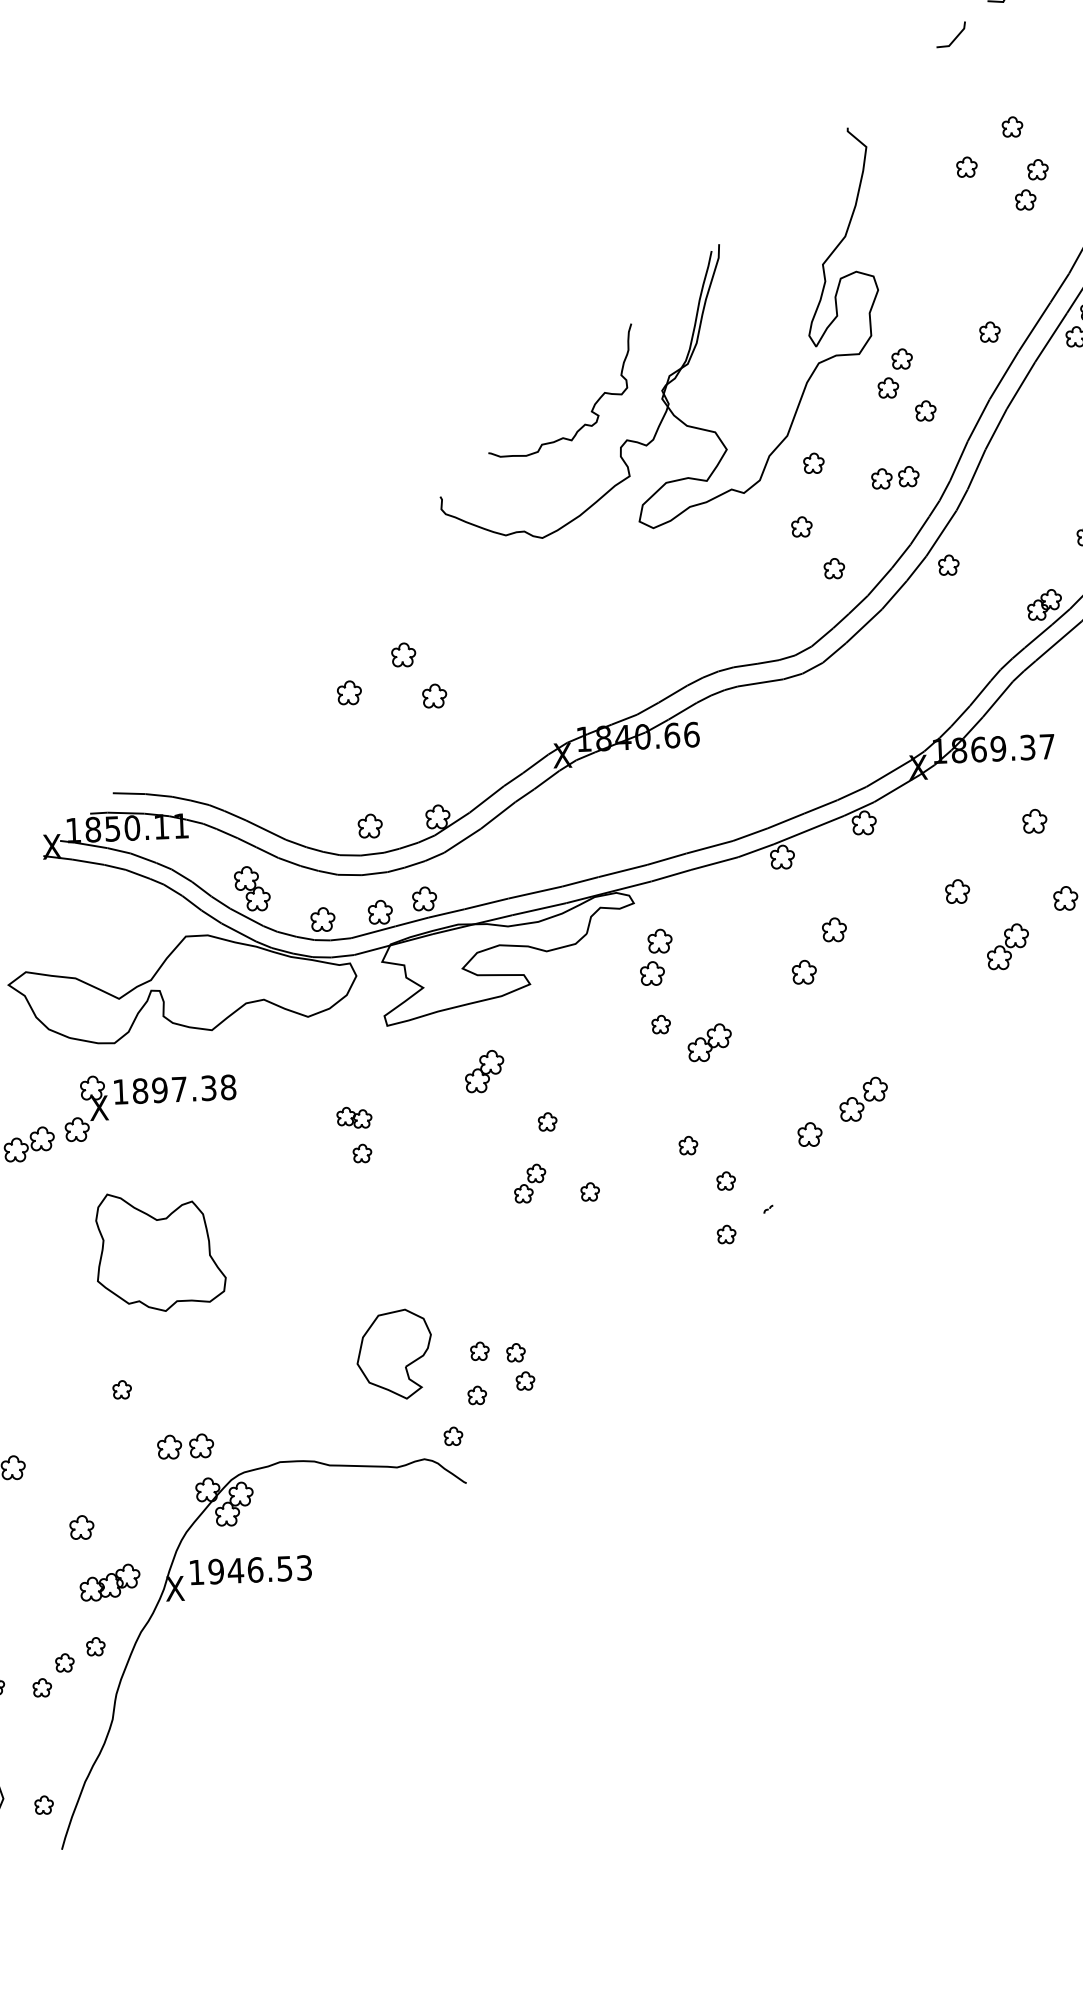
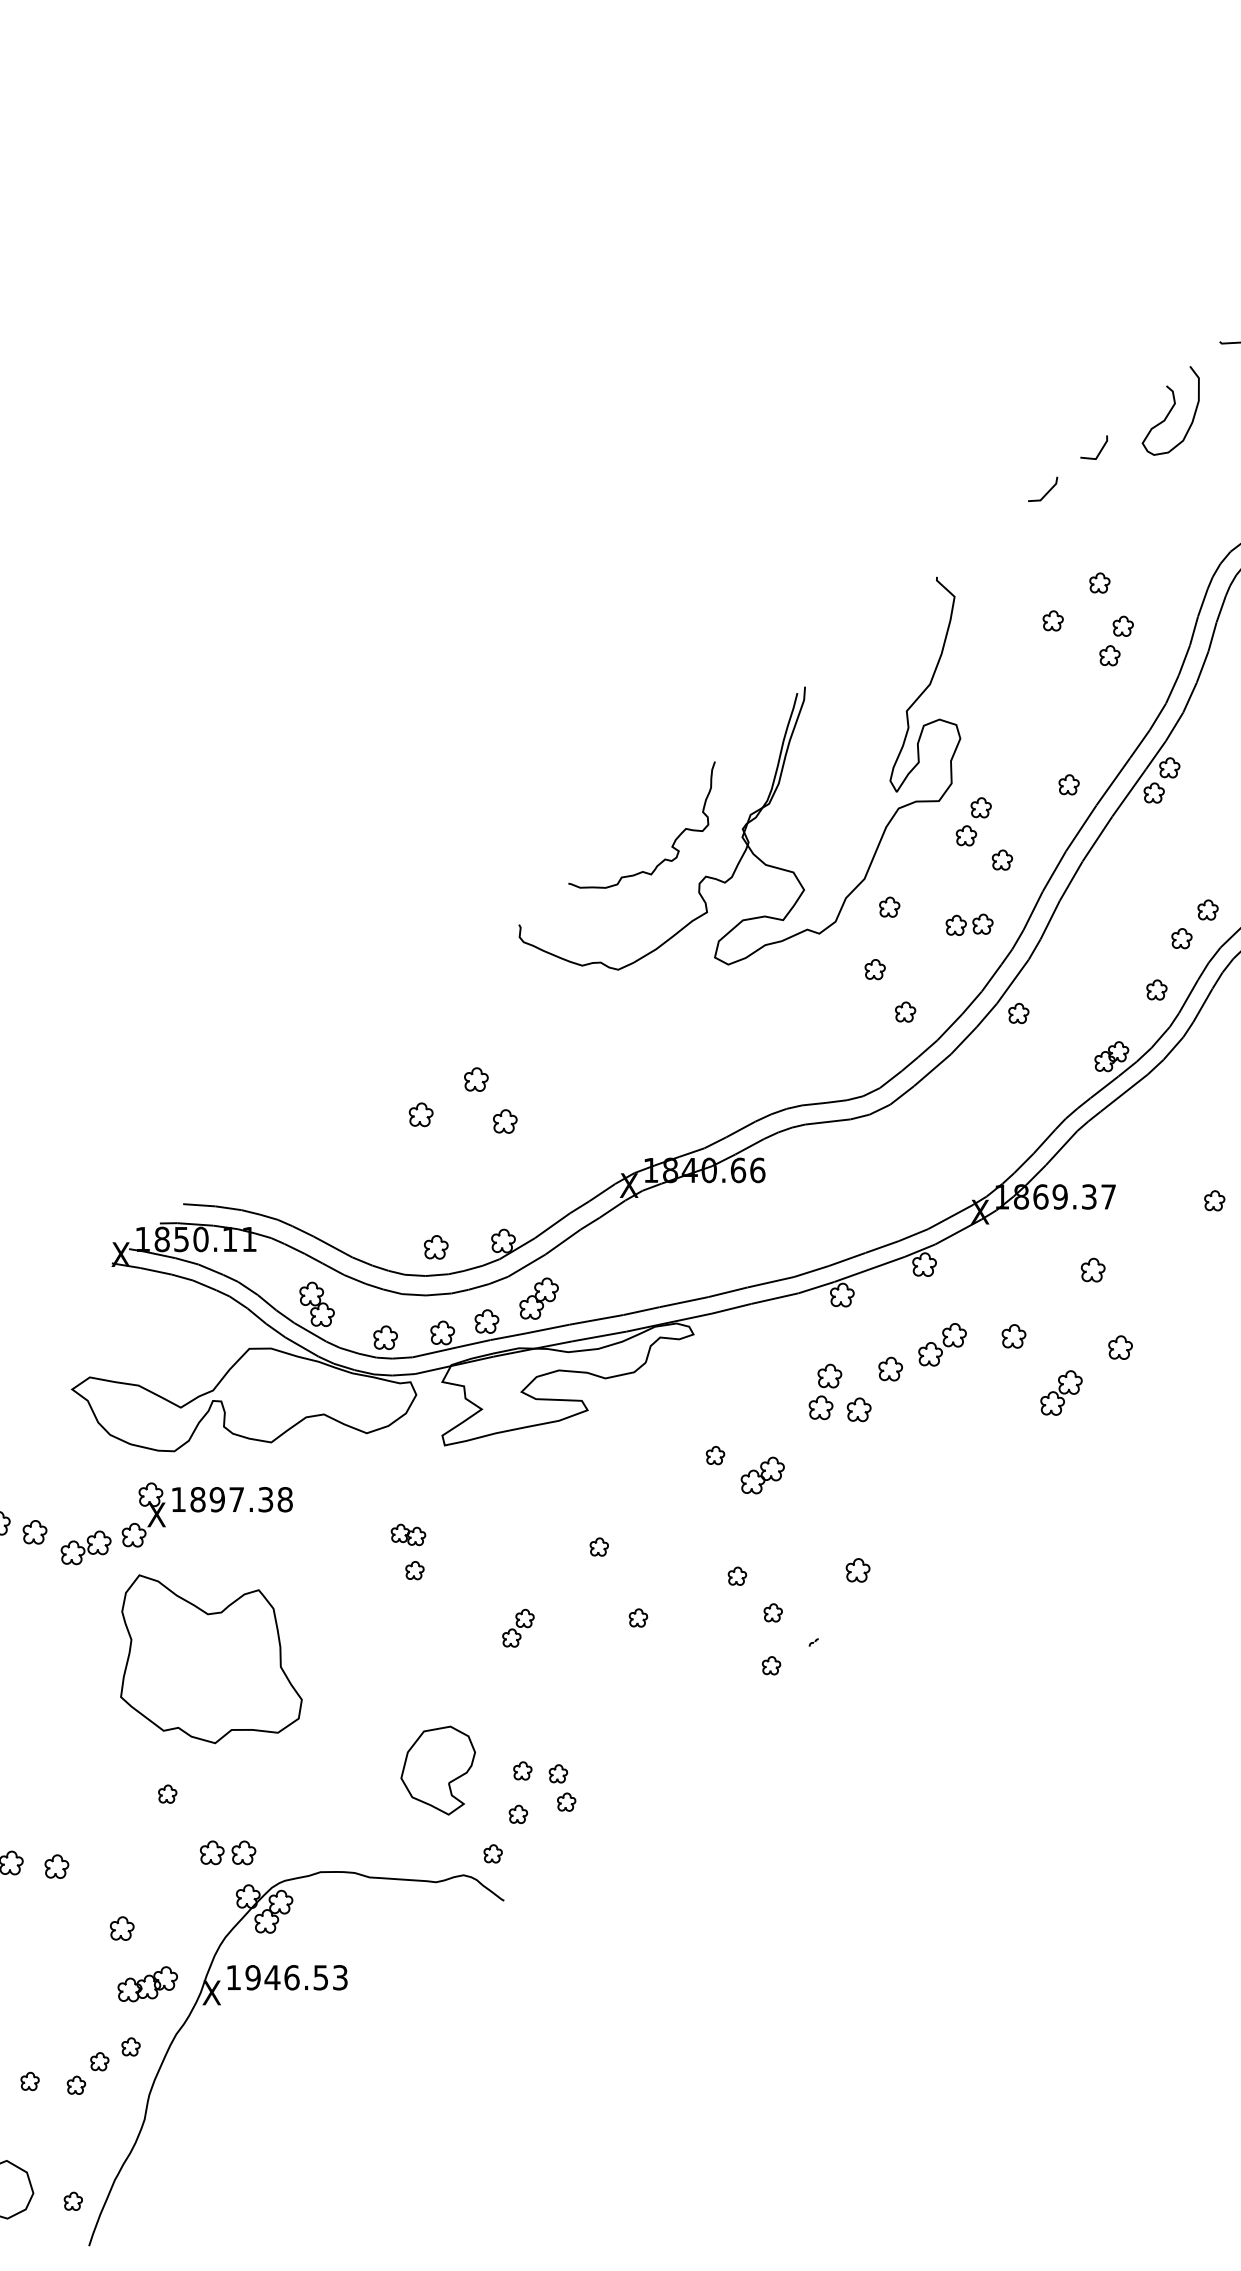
part: (656, 956) -> (825, 1391), moved
part: (484, 1071) -> (538, 1298), moved
part: (863, 1099) -> (942, 1344), moved
part: (530, 1182) -> (518, 1627), moved
part: (160, 1251) -> (211, 1659), size x1.43

